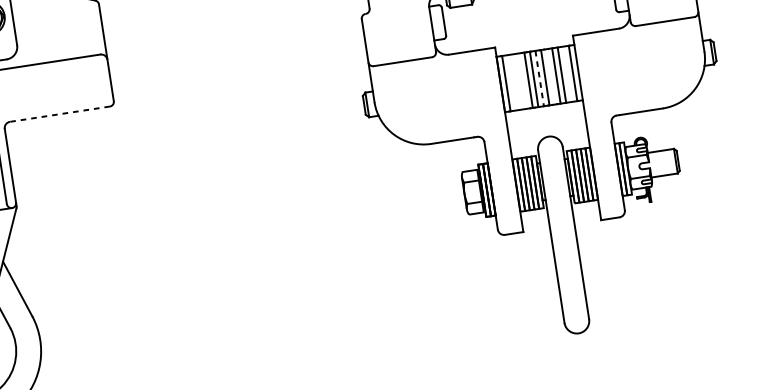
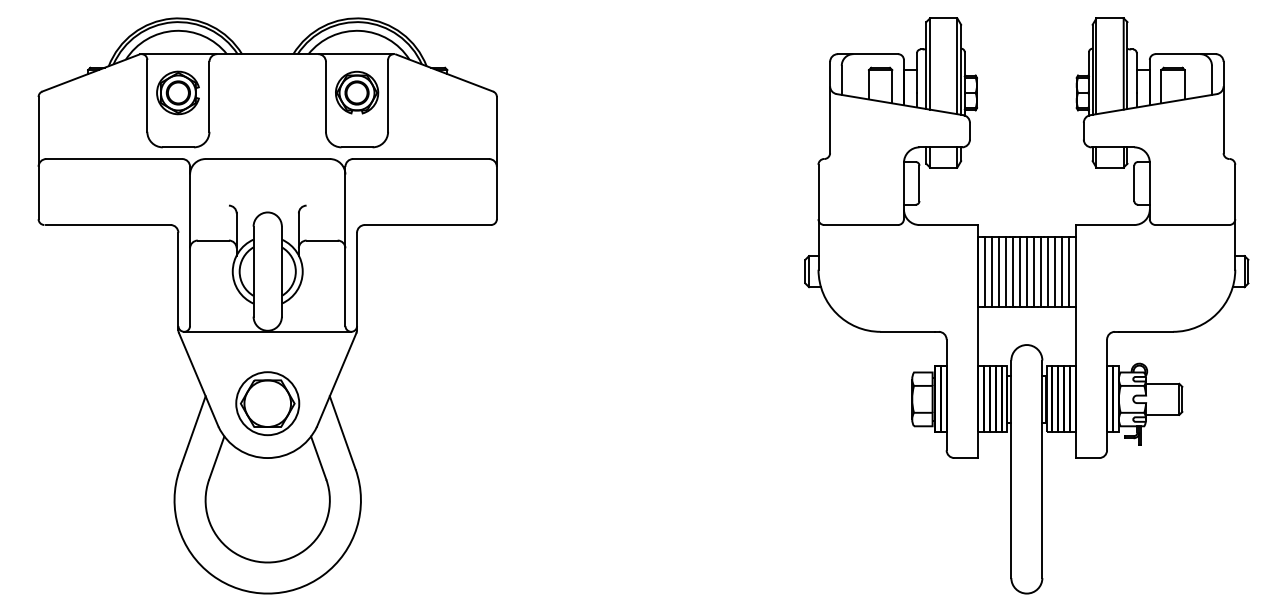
line: (567, 74) -> (1061, 271), added
line: (550, 76) -> (1040, 271), added
line: (539, 78) -> (1026, 271), dashed -> solid
line: (517, 81) -> (998, 271), added
line: (522, 81) -> (1005, 271), added
line: (511, 82) -> (991, 271), added
line: (59, 114) -> (427, 225), dashed -> solid

